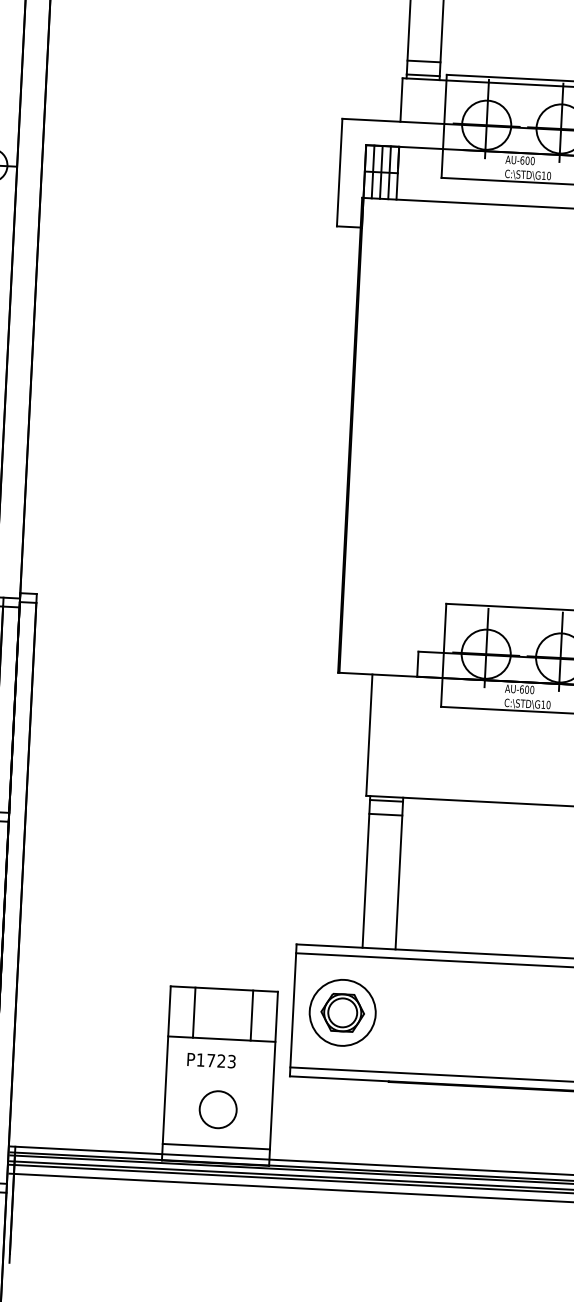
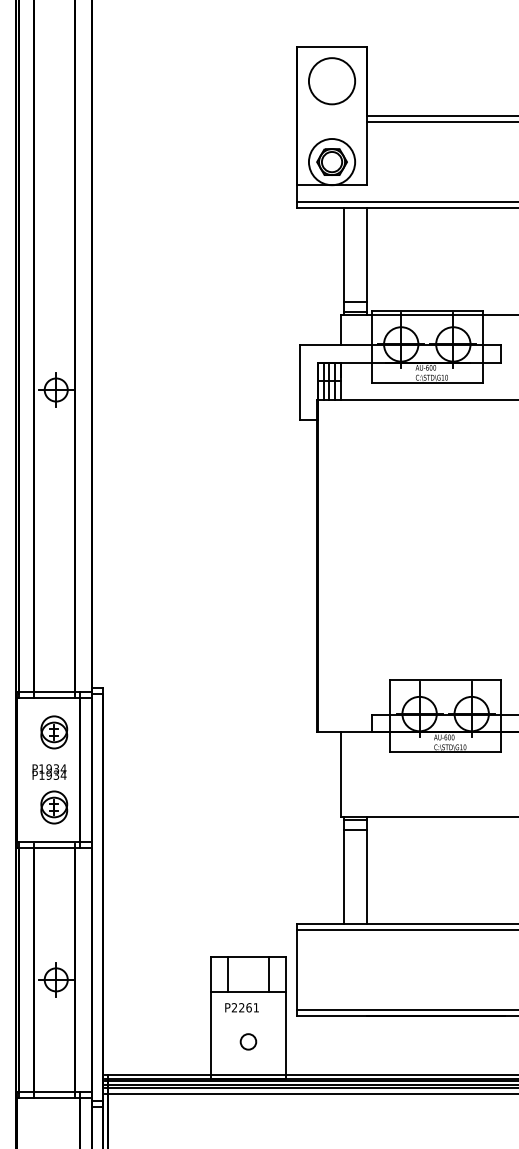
part: (341, 1012) -> (331, 969), removed
text: (215, 1060) -> (244, 1007), P1723 -> P2261
circle: (218, 1109) -> (248, 1041), size x0.6
line: (216, 1146) -> (248, 1067), removed

